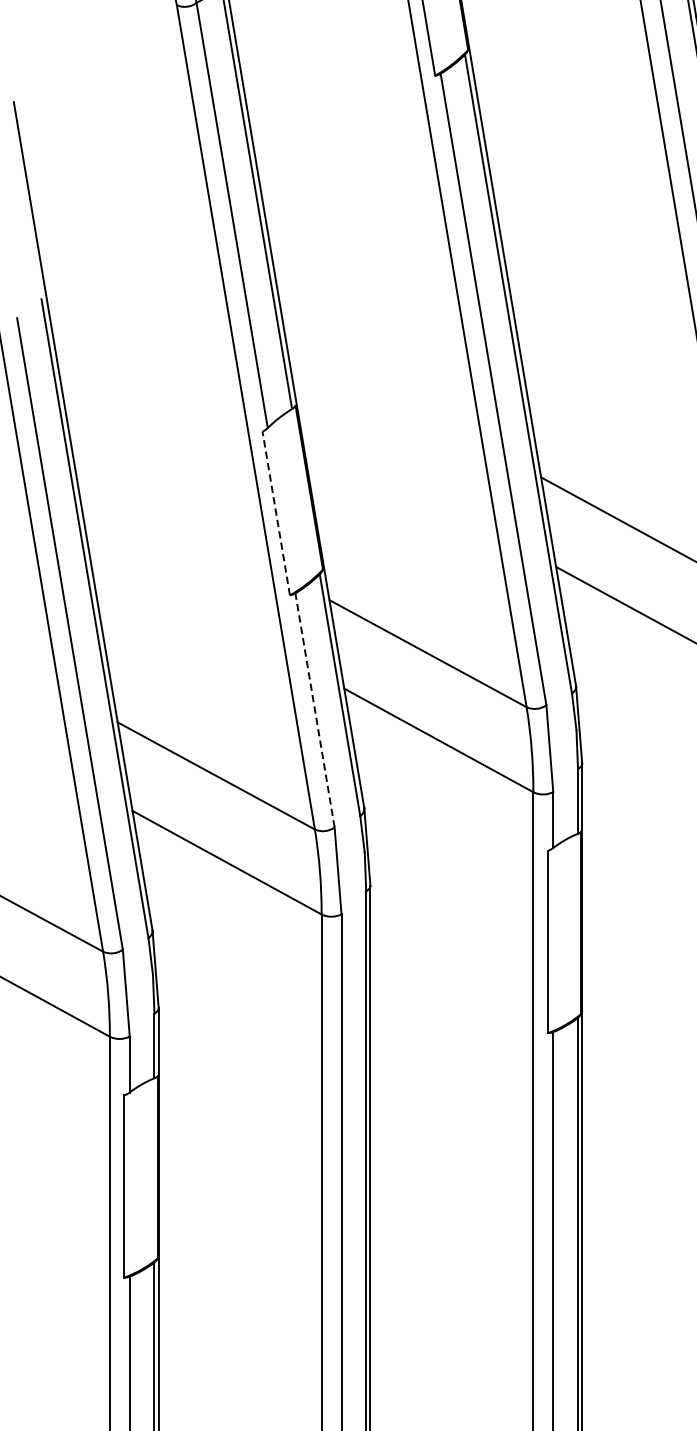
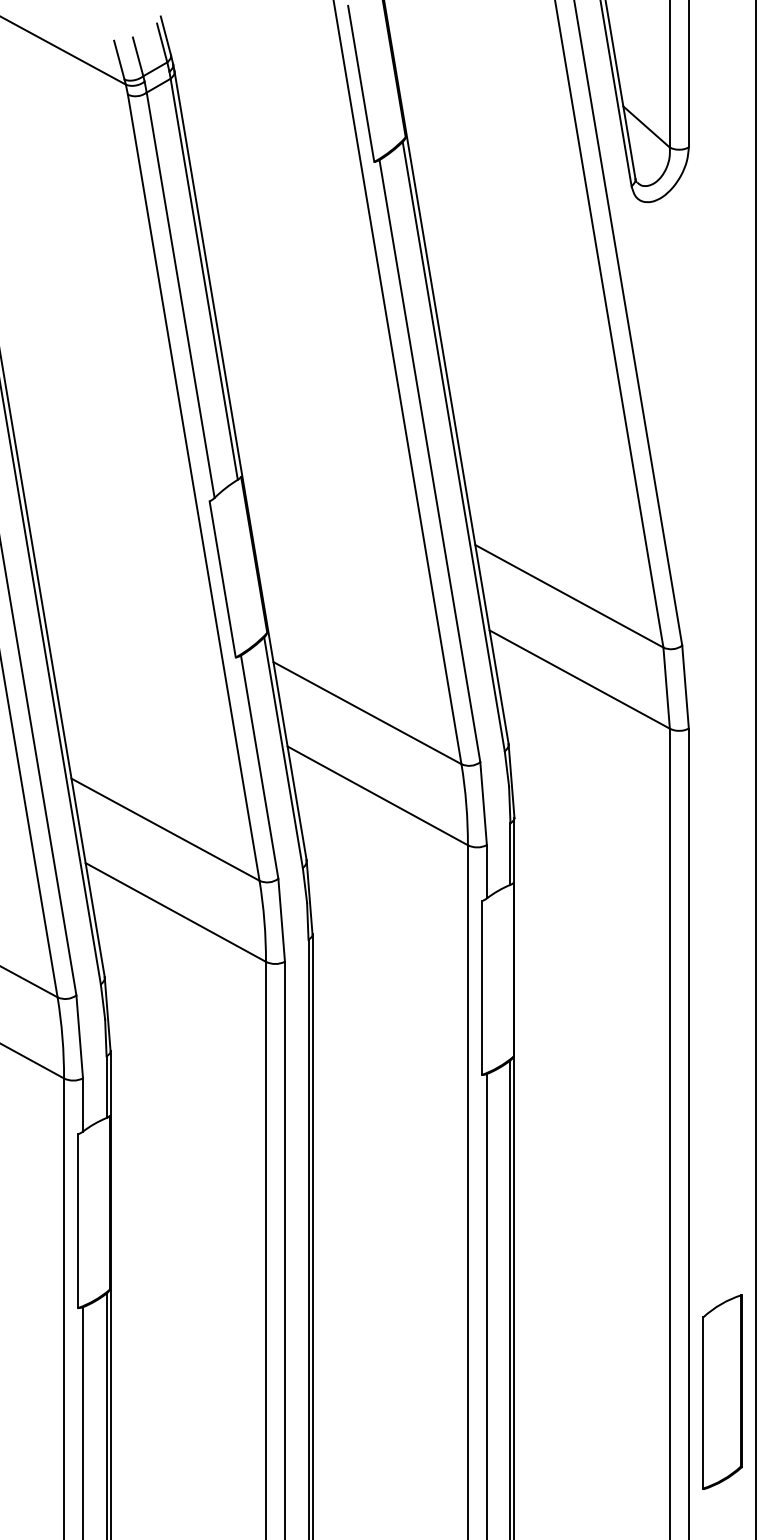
line: (276, 512) -> (222, 578), dashed -> solid
line: (314, 709) -> (259, 766), dashed -> solid

